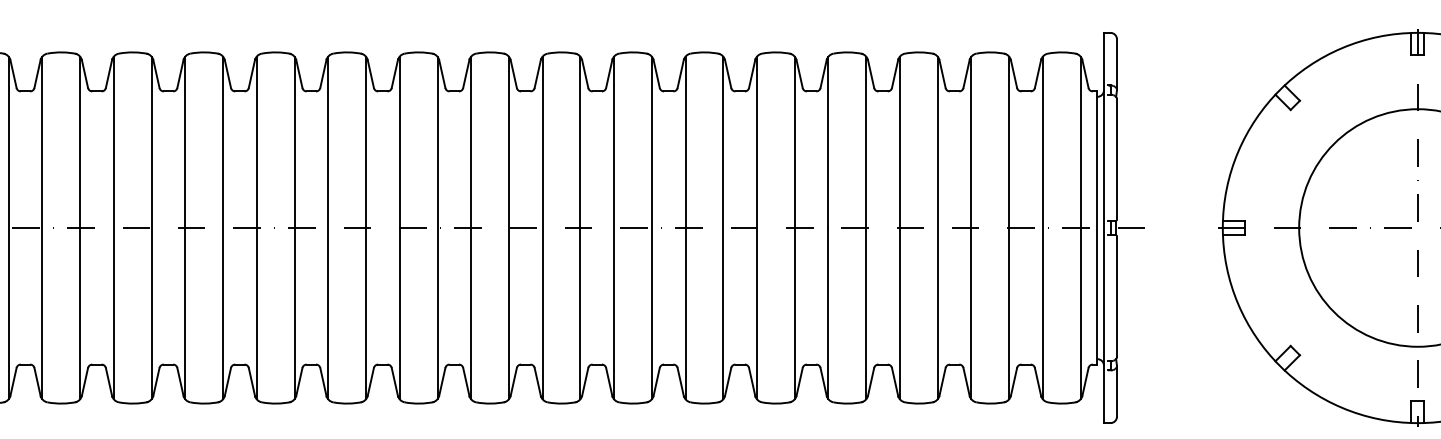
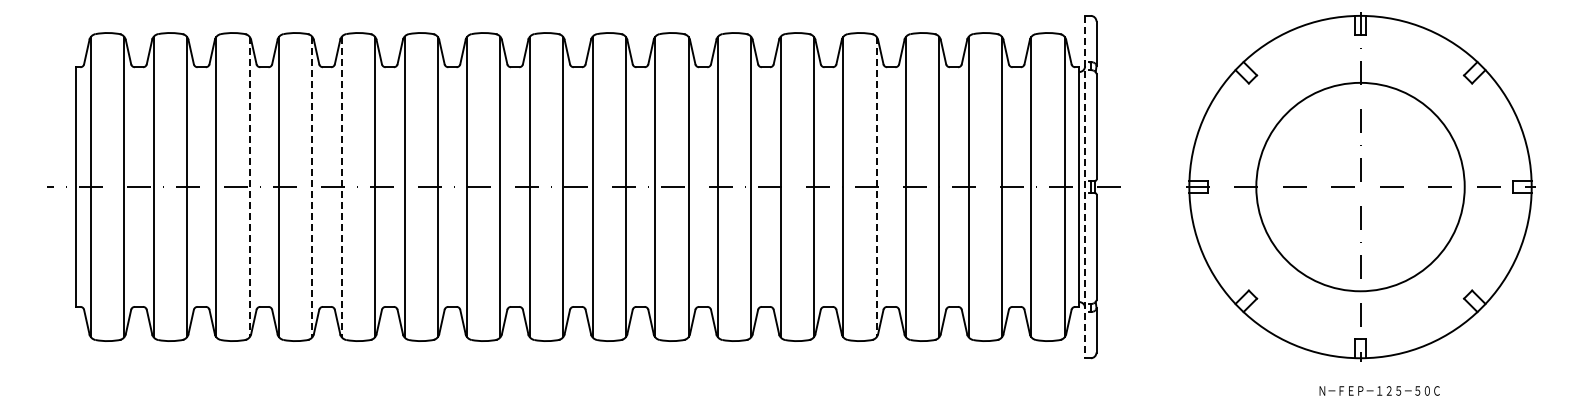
line: (151, 228) -> (249, 187), solid -> dashed
line: (223, 228) -> (312, 187), solid -> dashed
line: (256, 228) -> (341, 187), solid -> dashed
line: (866, 228) -> (876, 187), solid -> dashed
line: (1104, 228) -> (1085, 187), solid -> dashed

